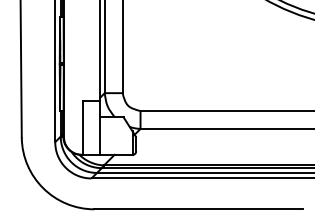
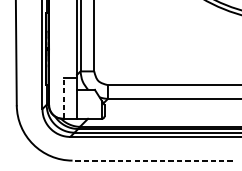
line: (83, 128) -> (64, 98), solid -> dashed
line: (198, 209) -> (152, 160), solid -> dashed

